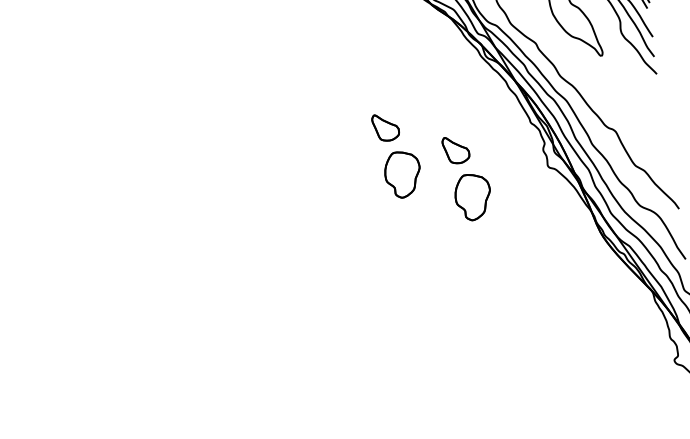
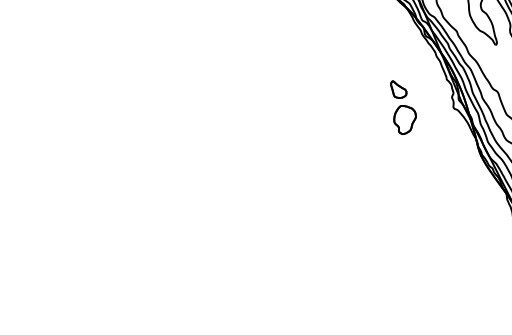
part: (397, 154) -> (362, 87), removed

